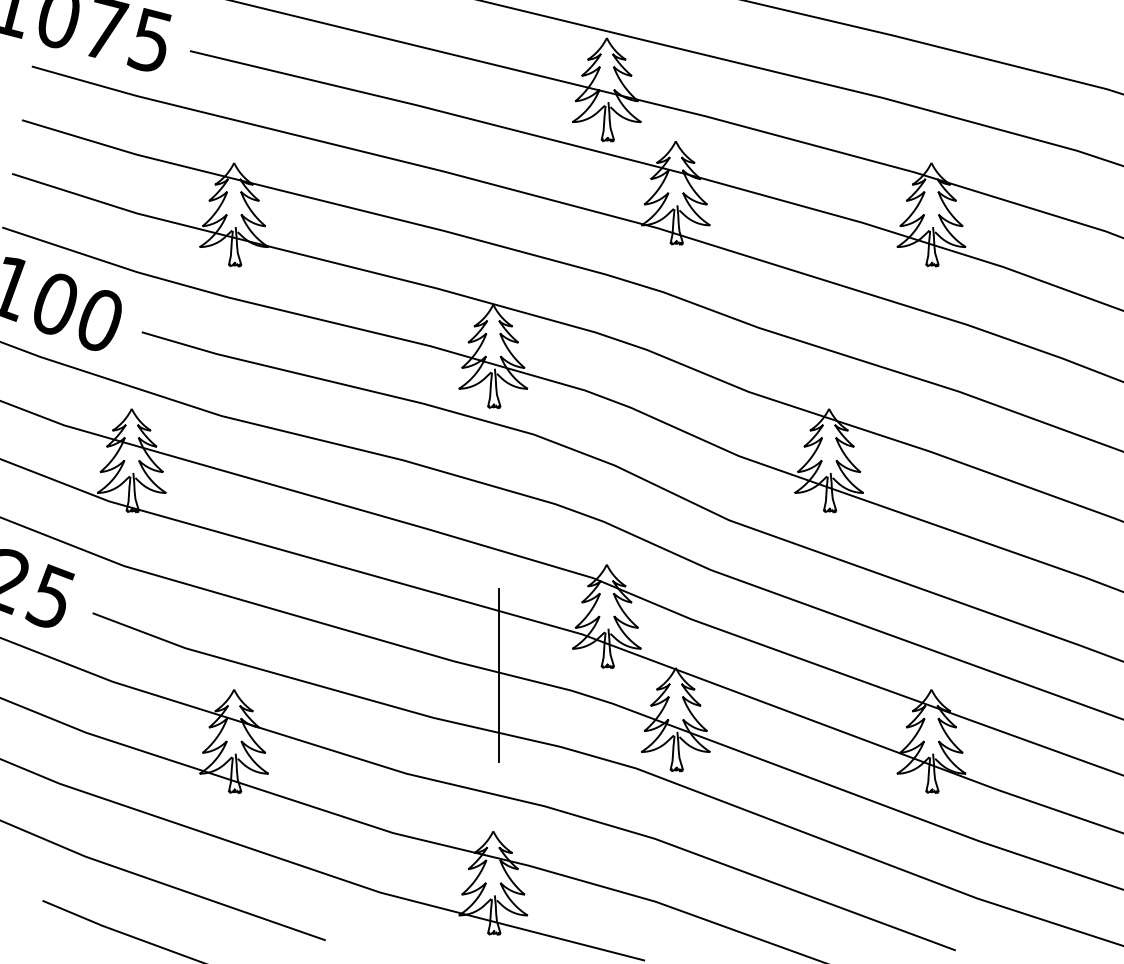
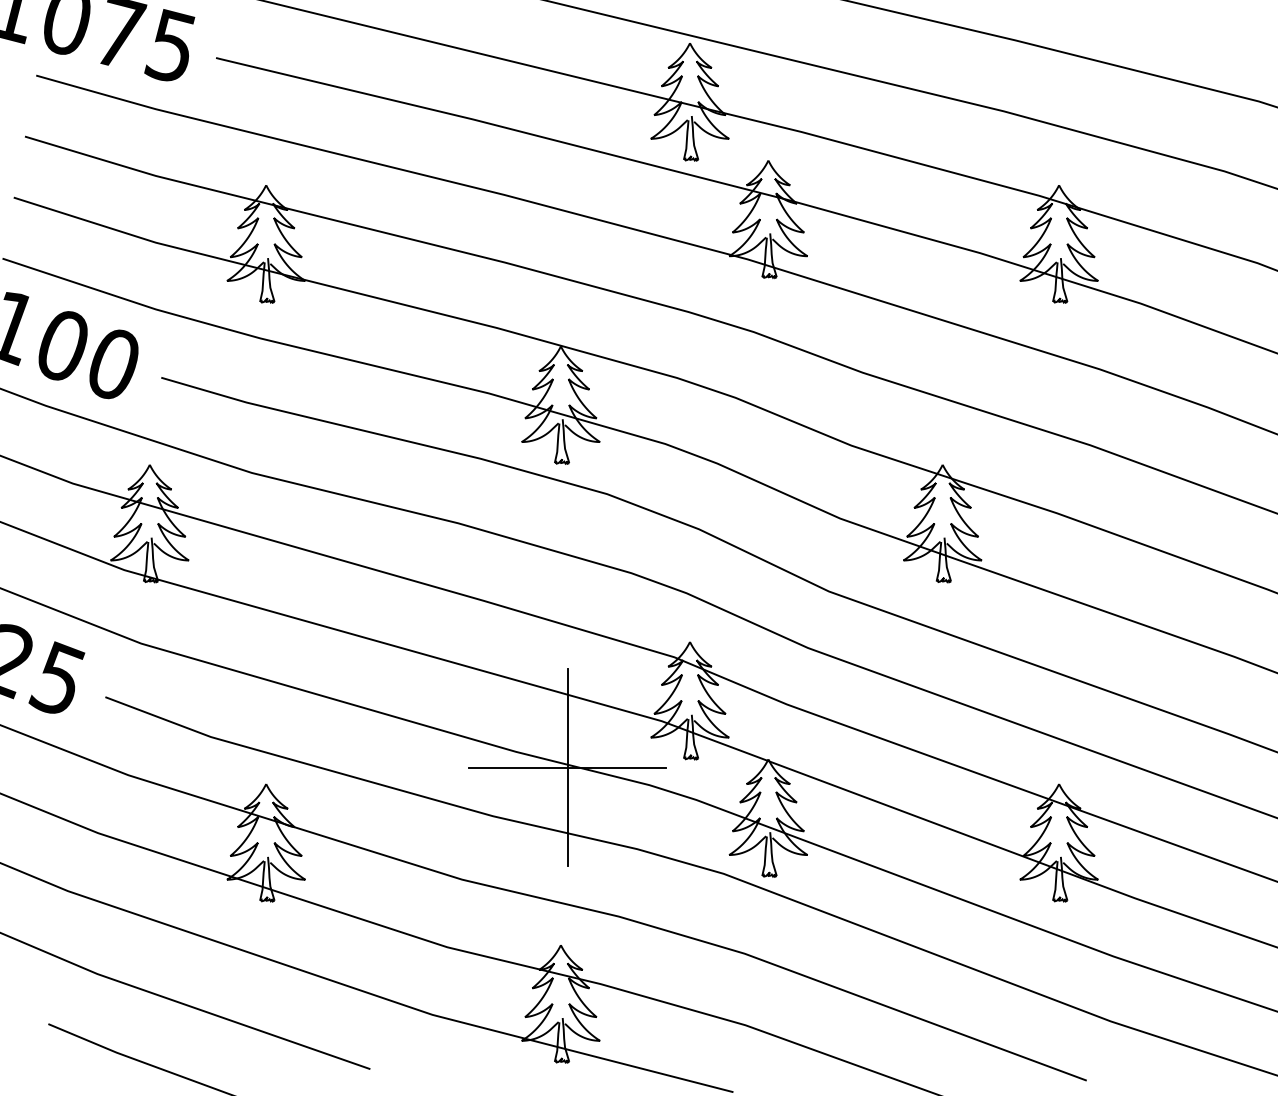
line: (498, 675) -> (566, 768), added

